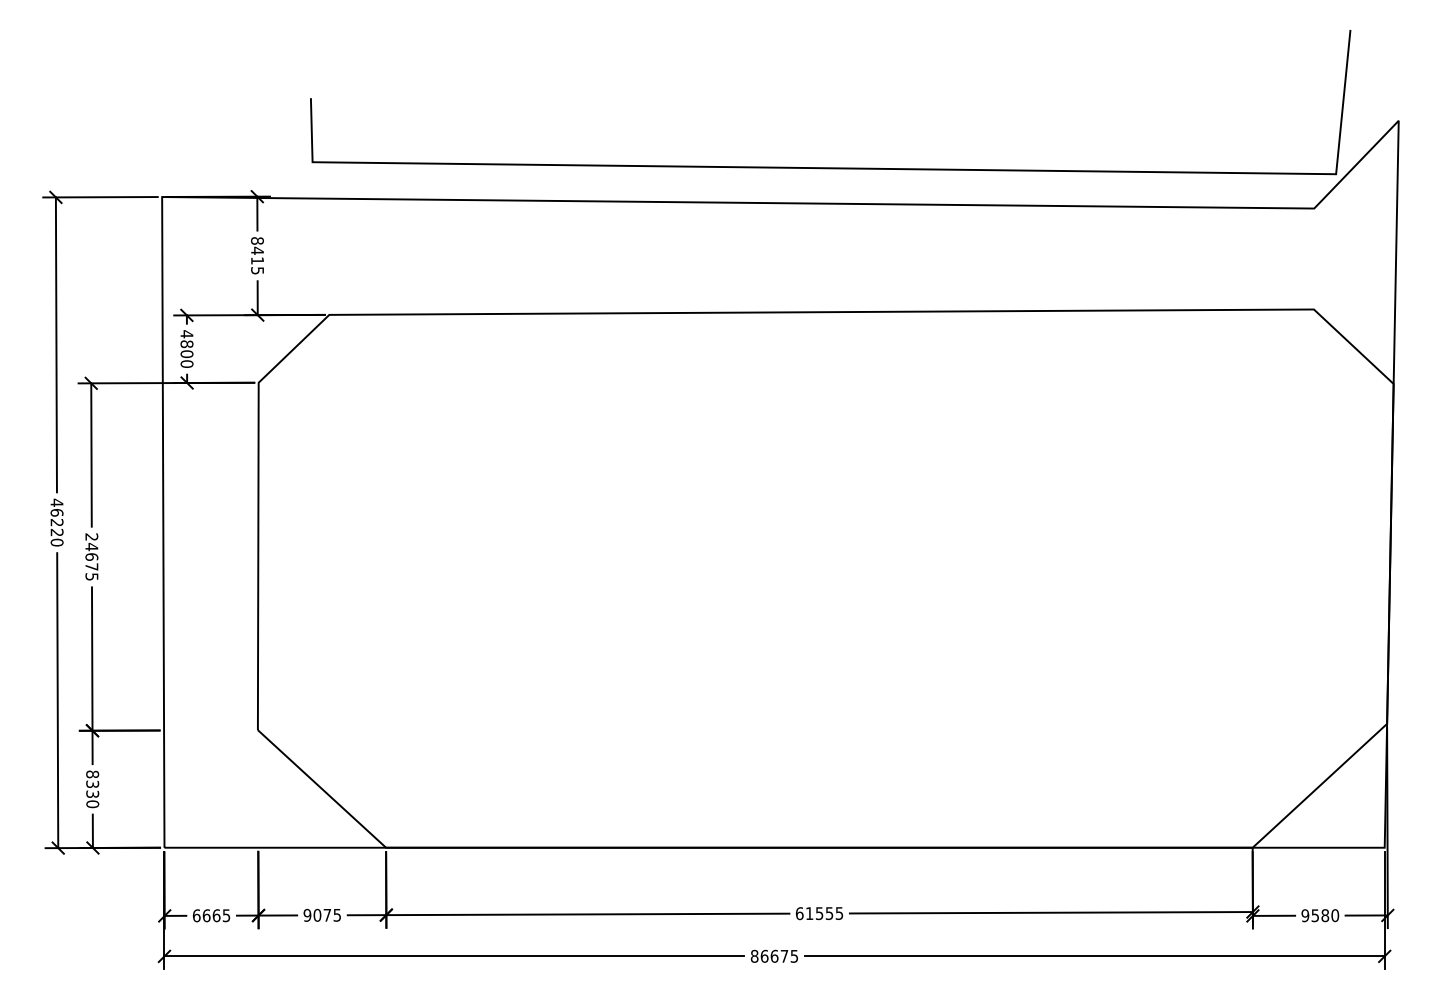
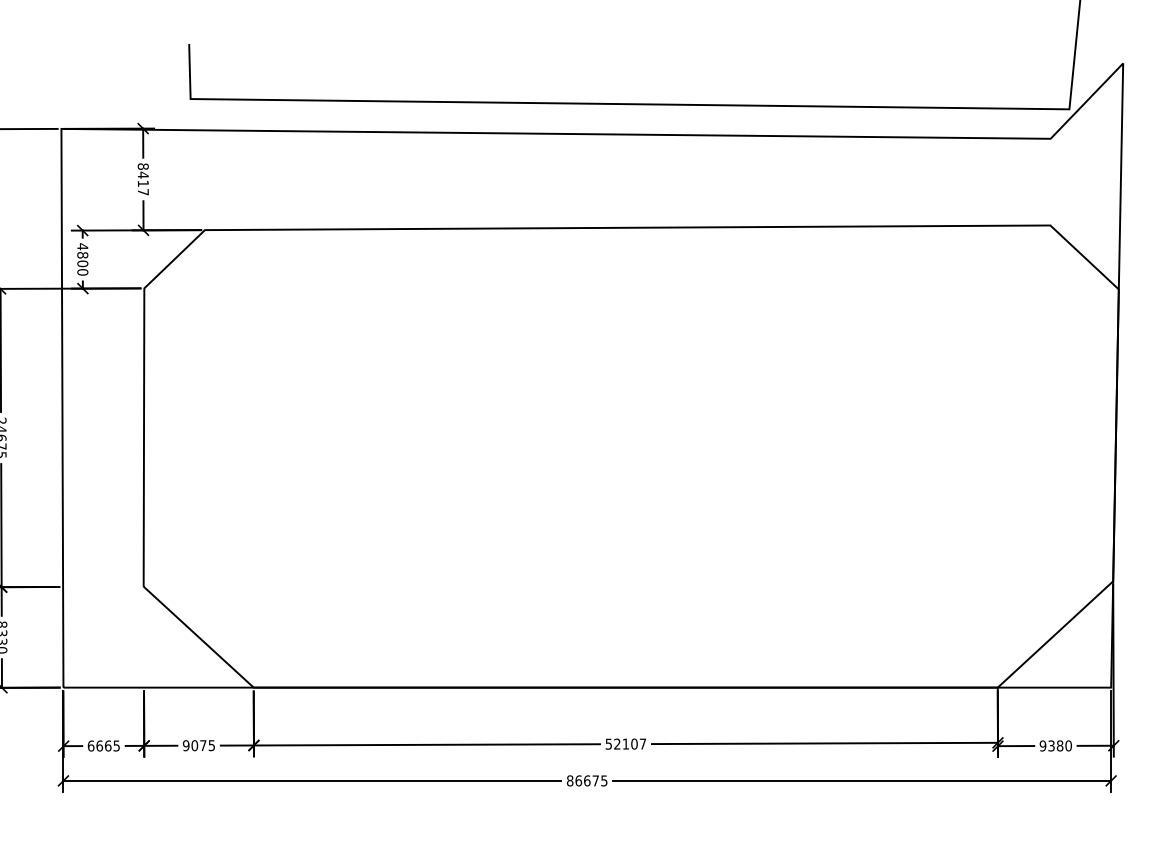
text: (257, 270) -> (143, 192), 8415 -> 8417
text: (819, 913) -> (625, 744), 61555 -> 52107
text: (1315, 915) -> (1051, 745), 9580 -> 9380

